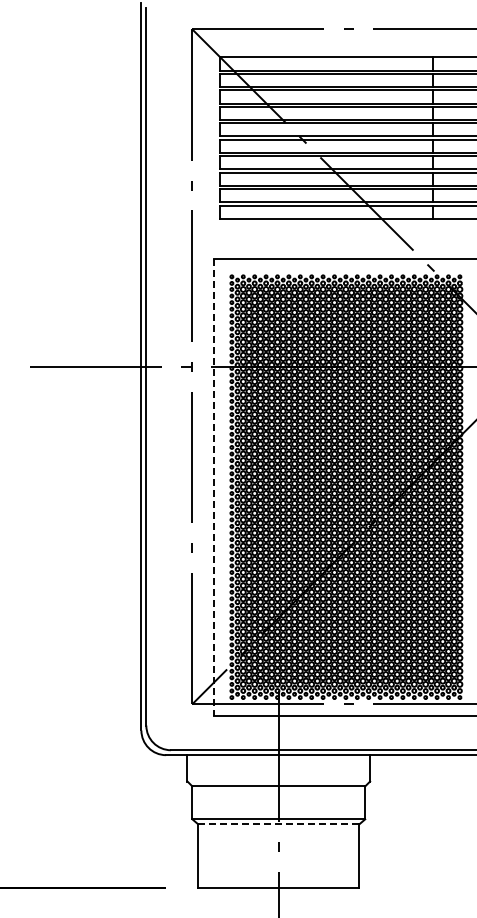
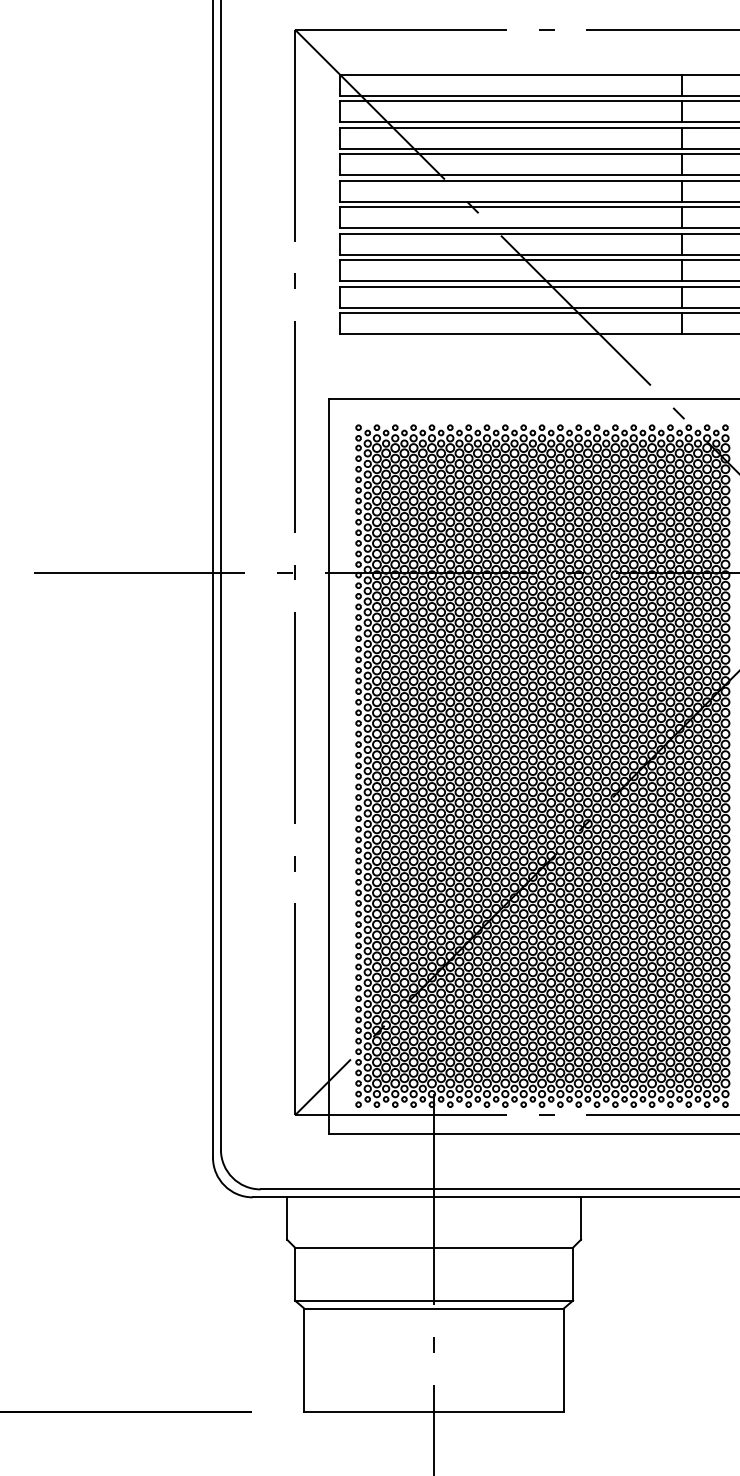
line: (213, 487) -> (328, 766), dashed -> solid
line: (278, 824) -> (433, 1308), dashed -> solid

